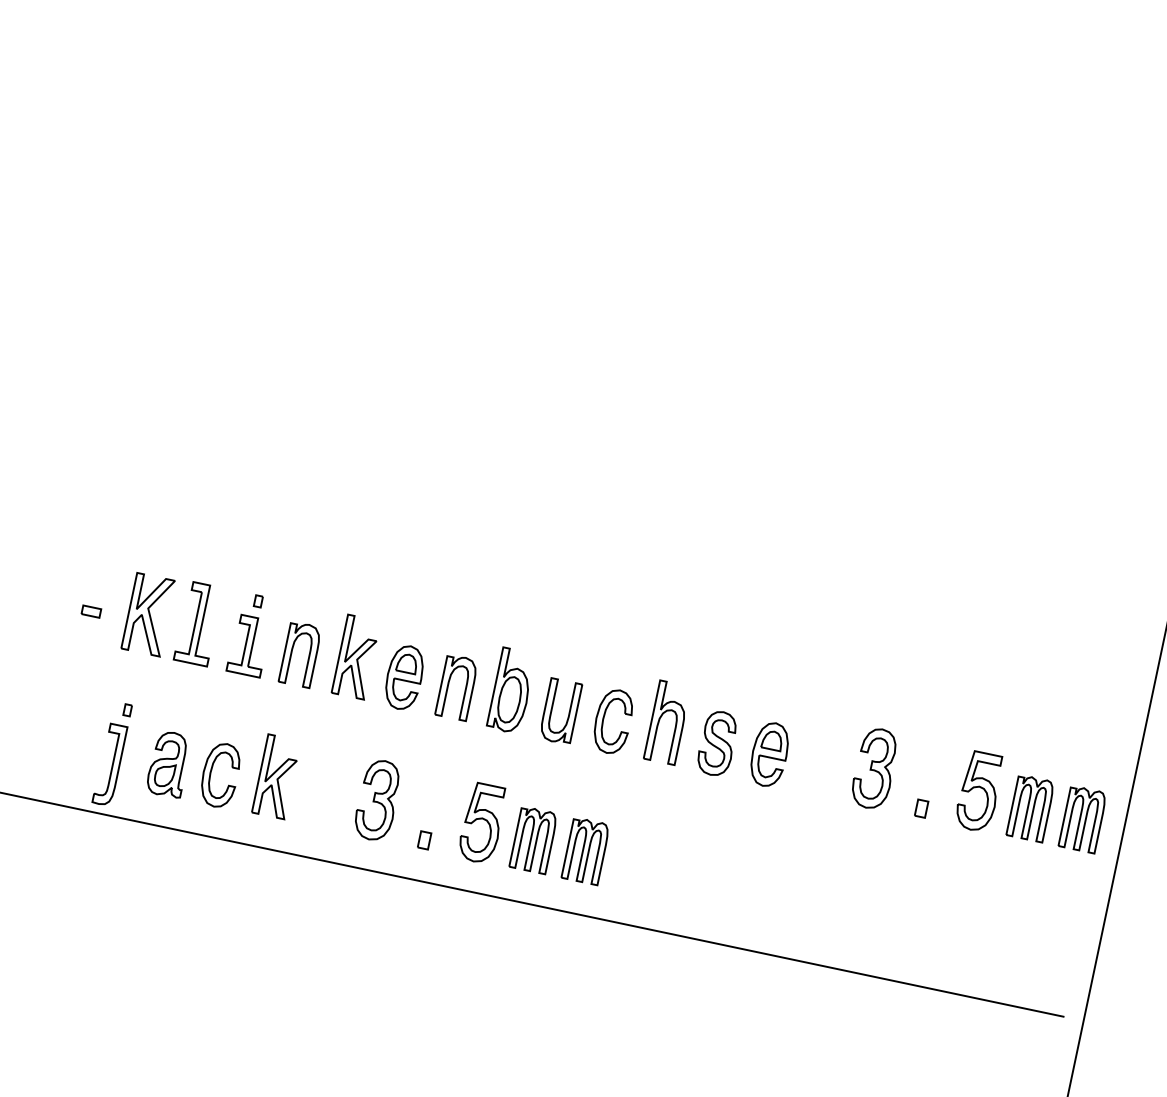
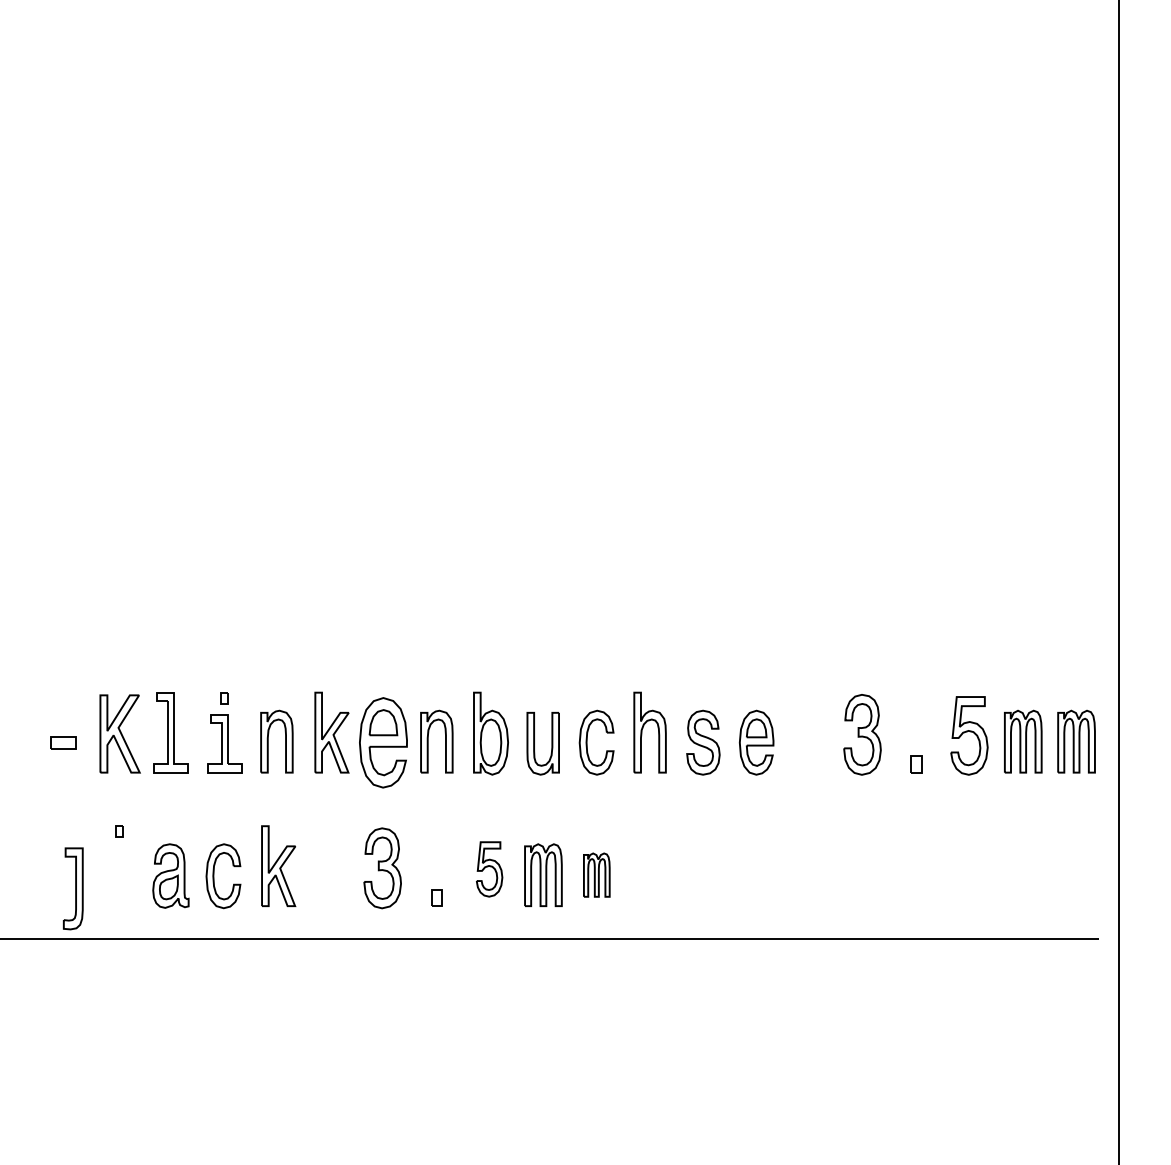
part: (91, 611) -> (63, 742), size x1.4
part: (404, 677) -> (383, 742), size x1.4
part: (110, 764) -> (73, 888), moved
part: (482, 823) -> (489, 869), size x0.7
part: (585, 850) -> (596, 874), size x0.7

